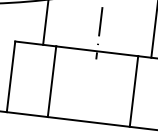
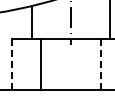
line: (10, 77) -> (11, 64), solid -> dashed
line: (133, 91) -> (100, 64), solid -> dashed

